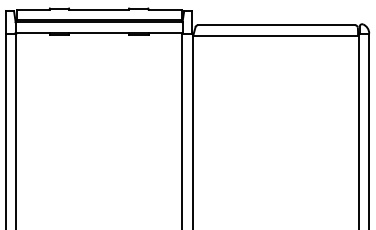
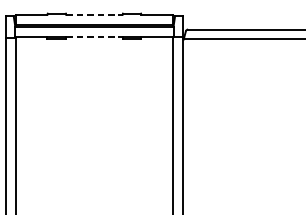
line: (99, 9) -> (94, 14), solid -> dashed
line: (99, 32) -> (94, 36), solid -> dashed

